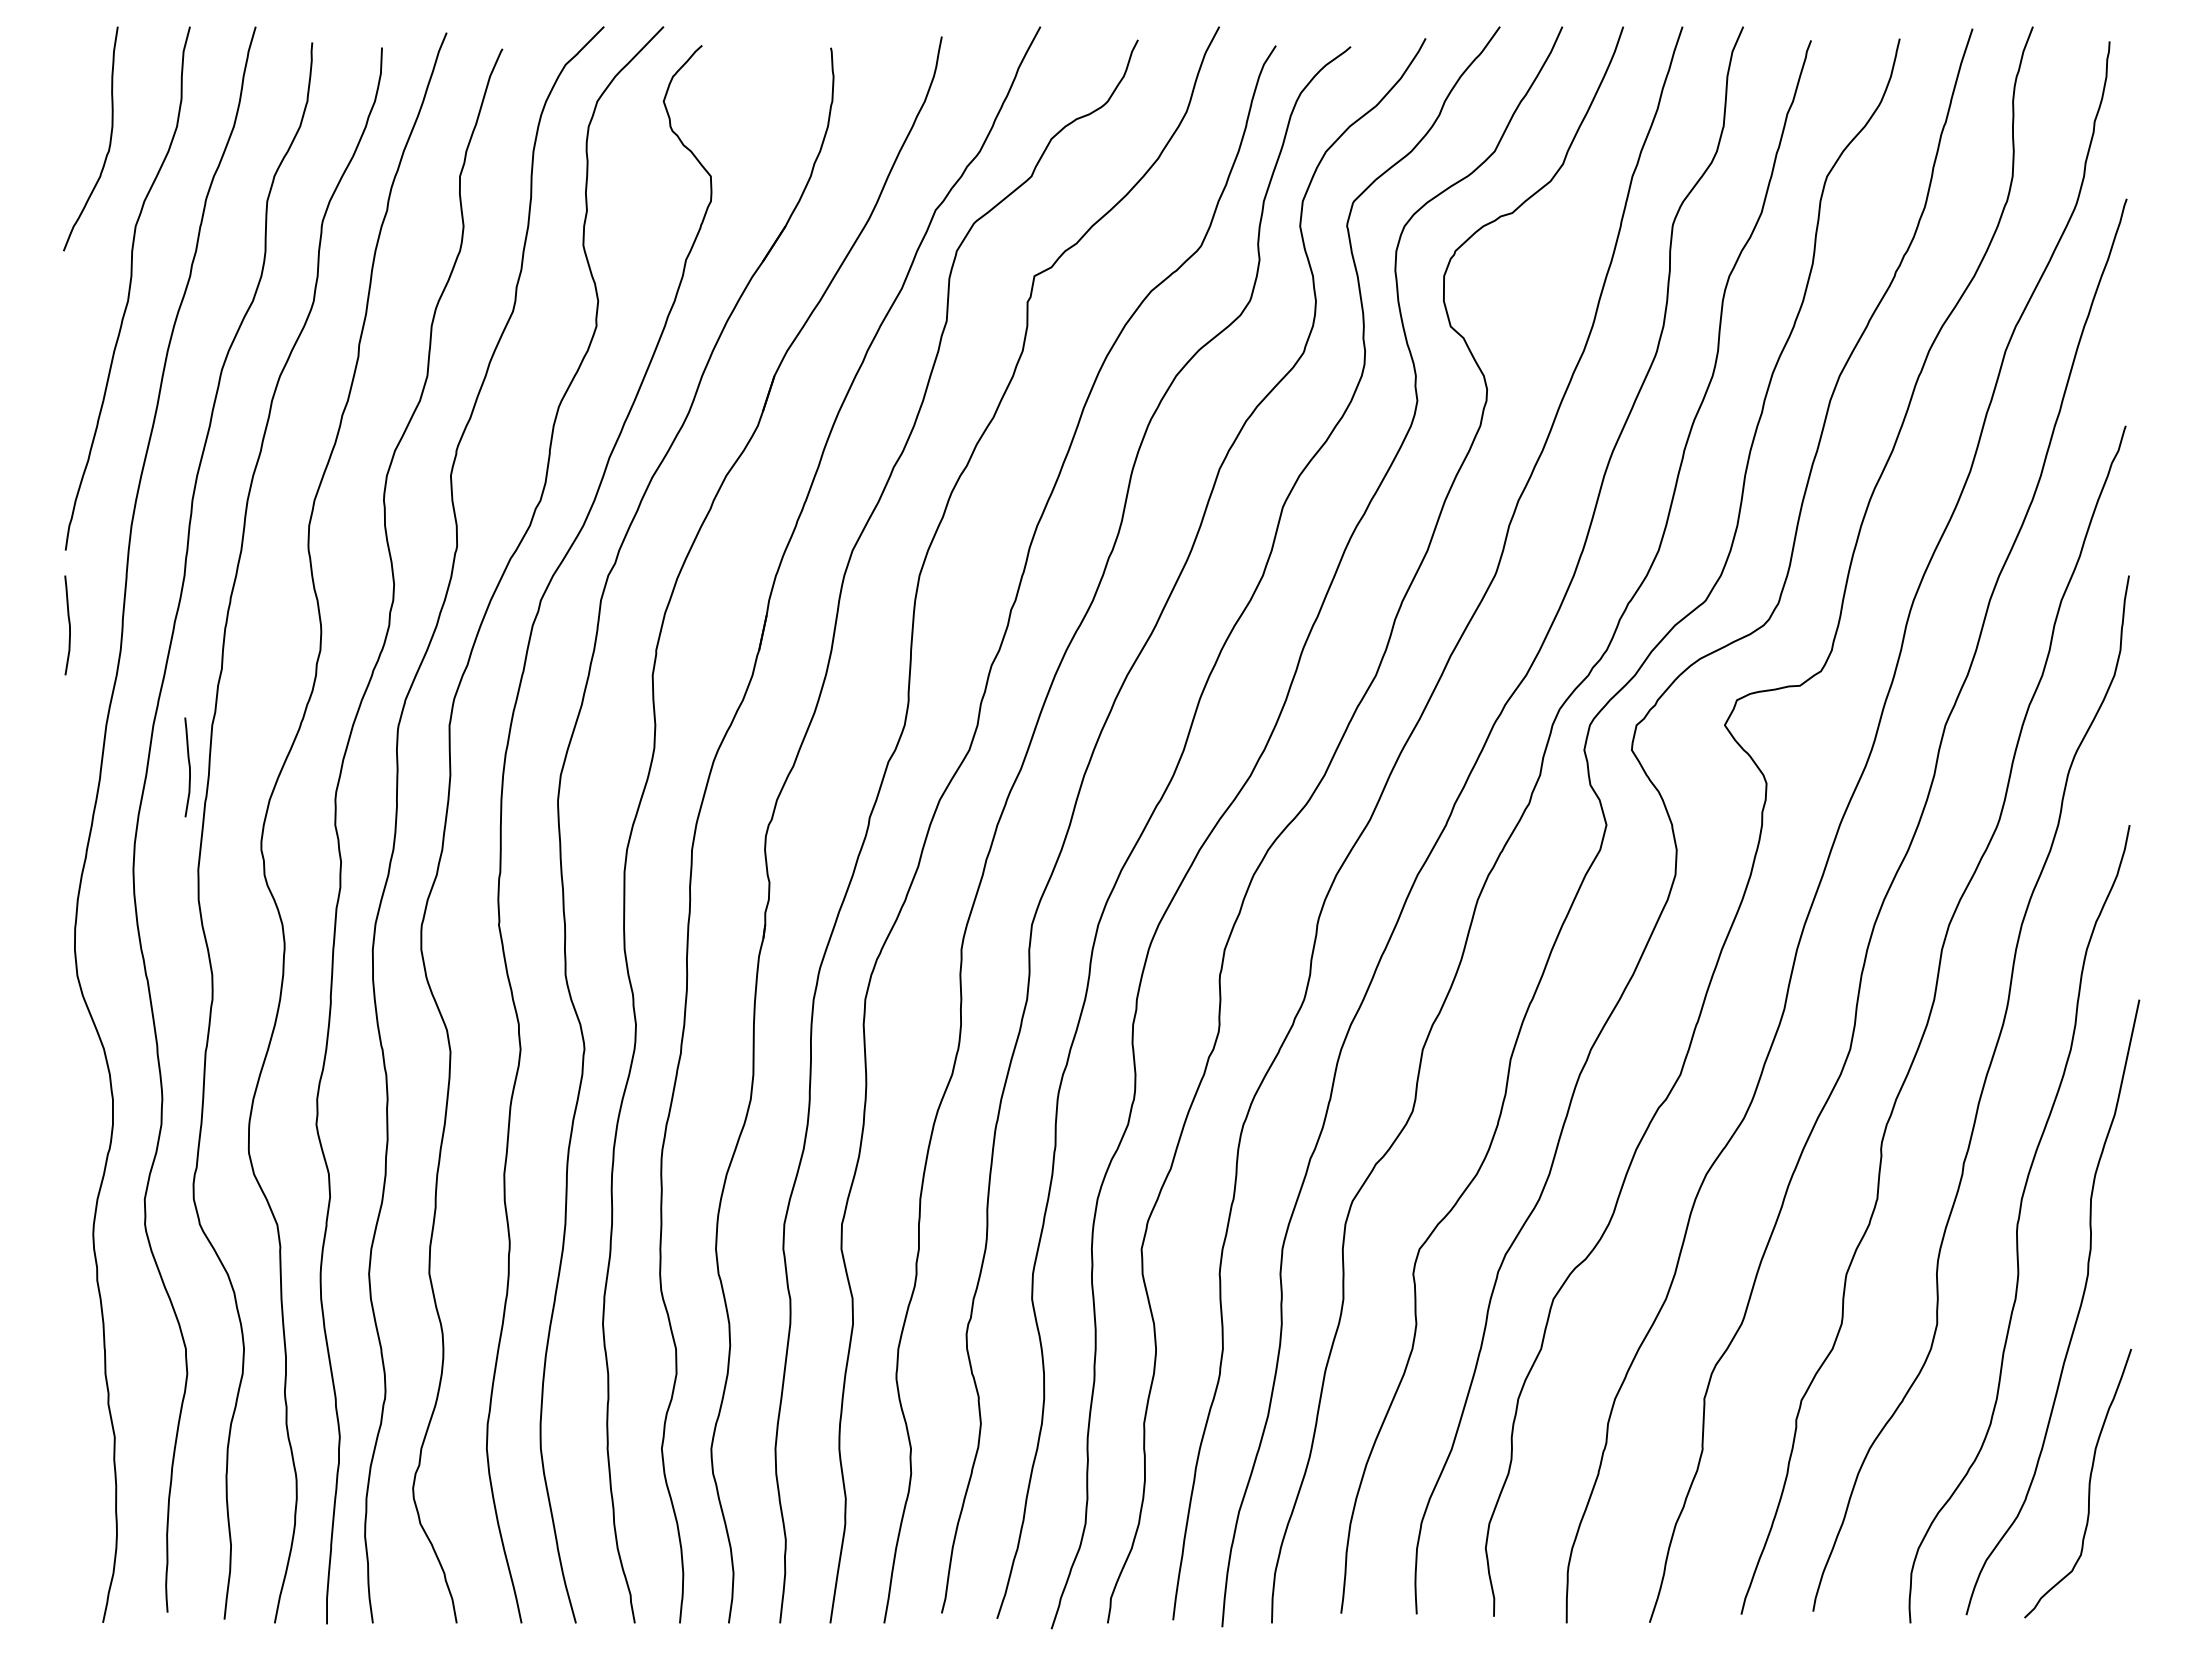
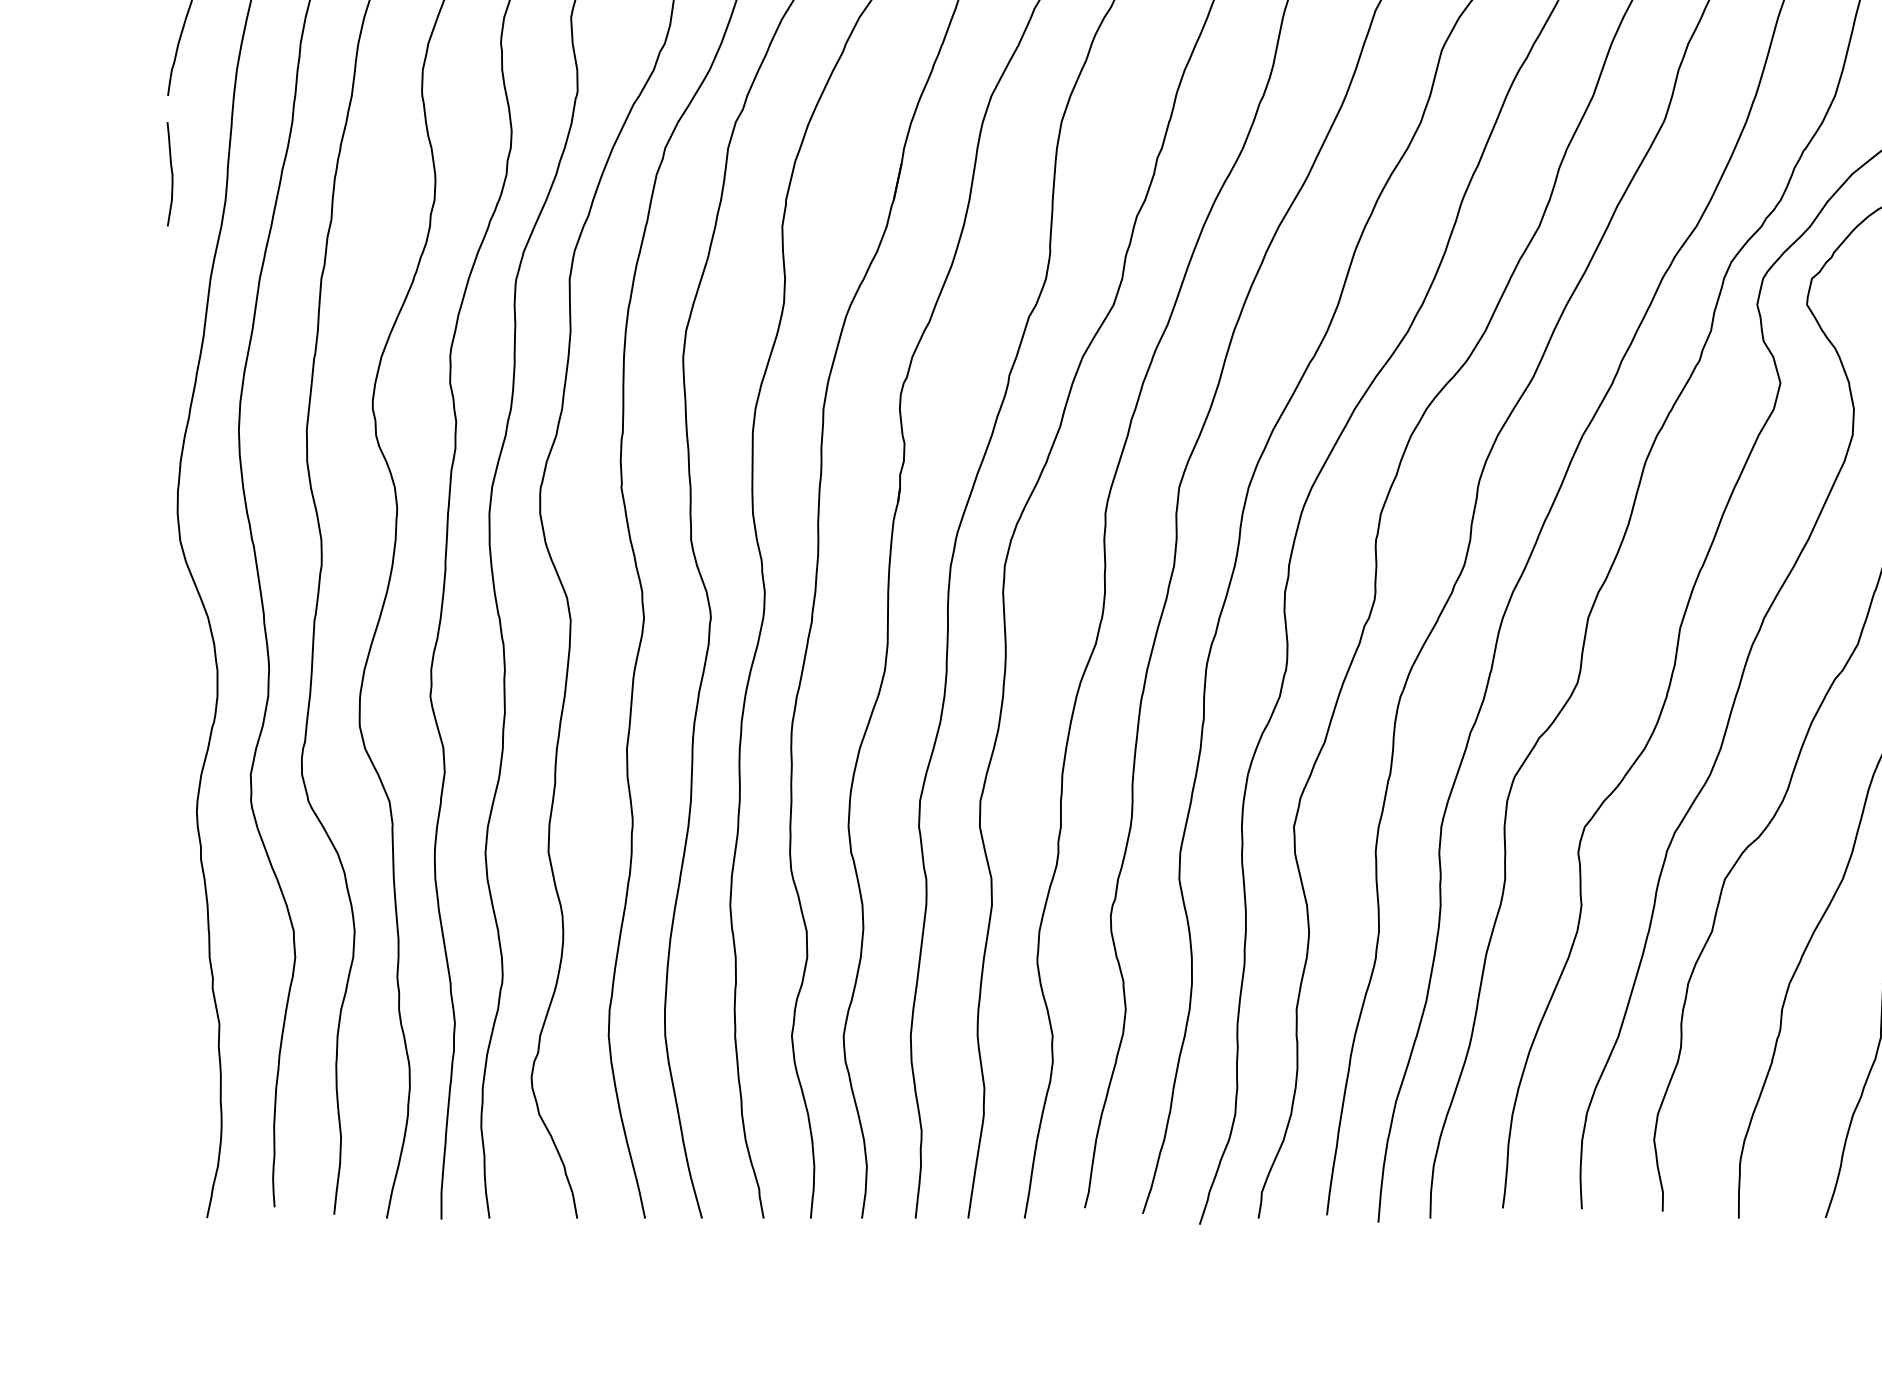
curve: (188, 766) -> (296, 321), removed

